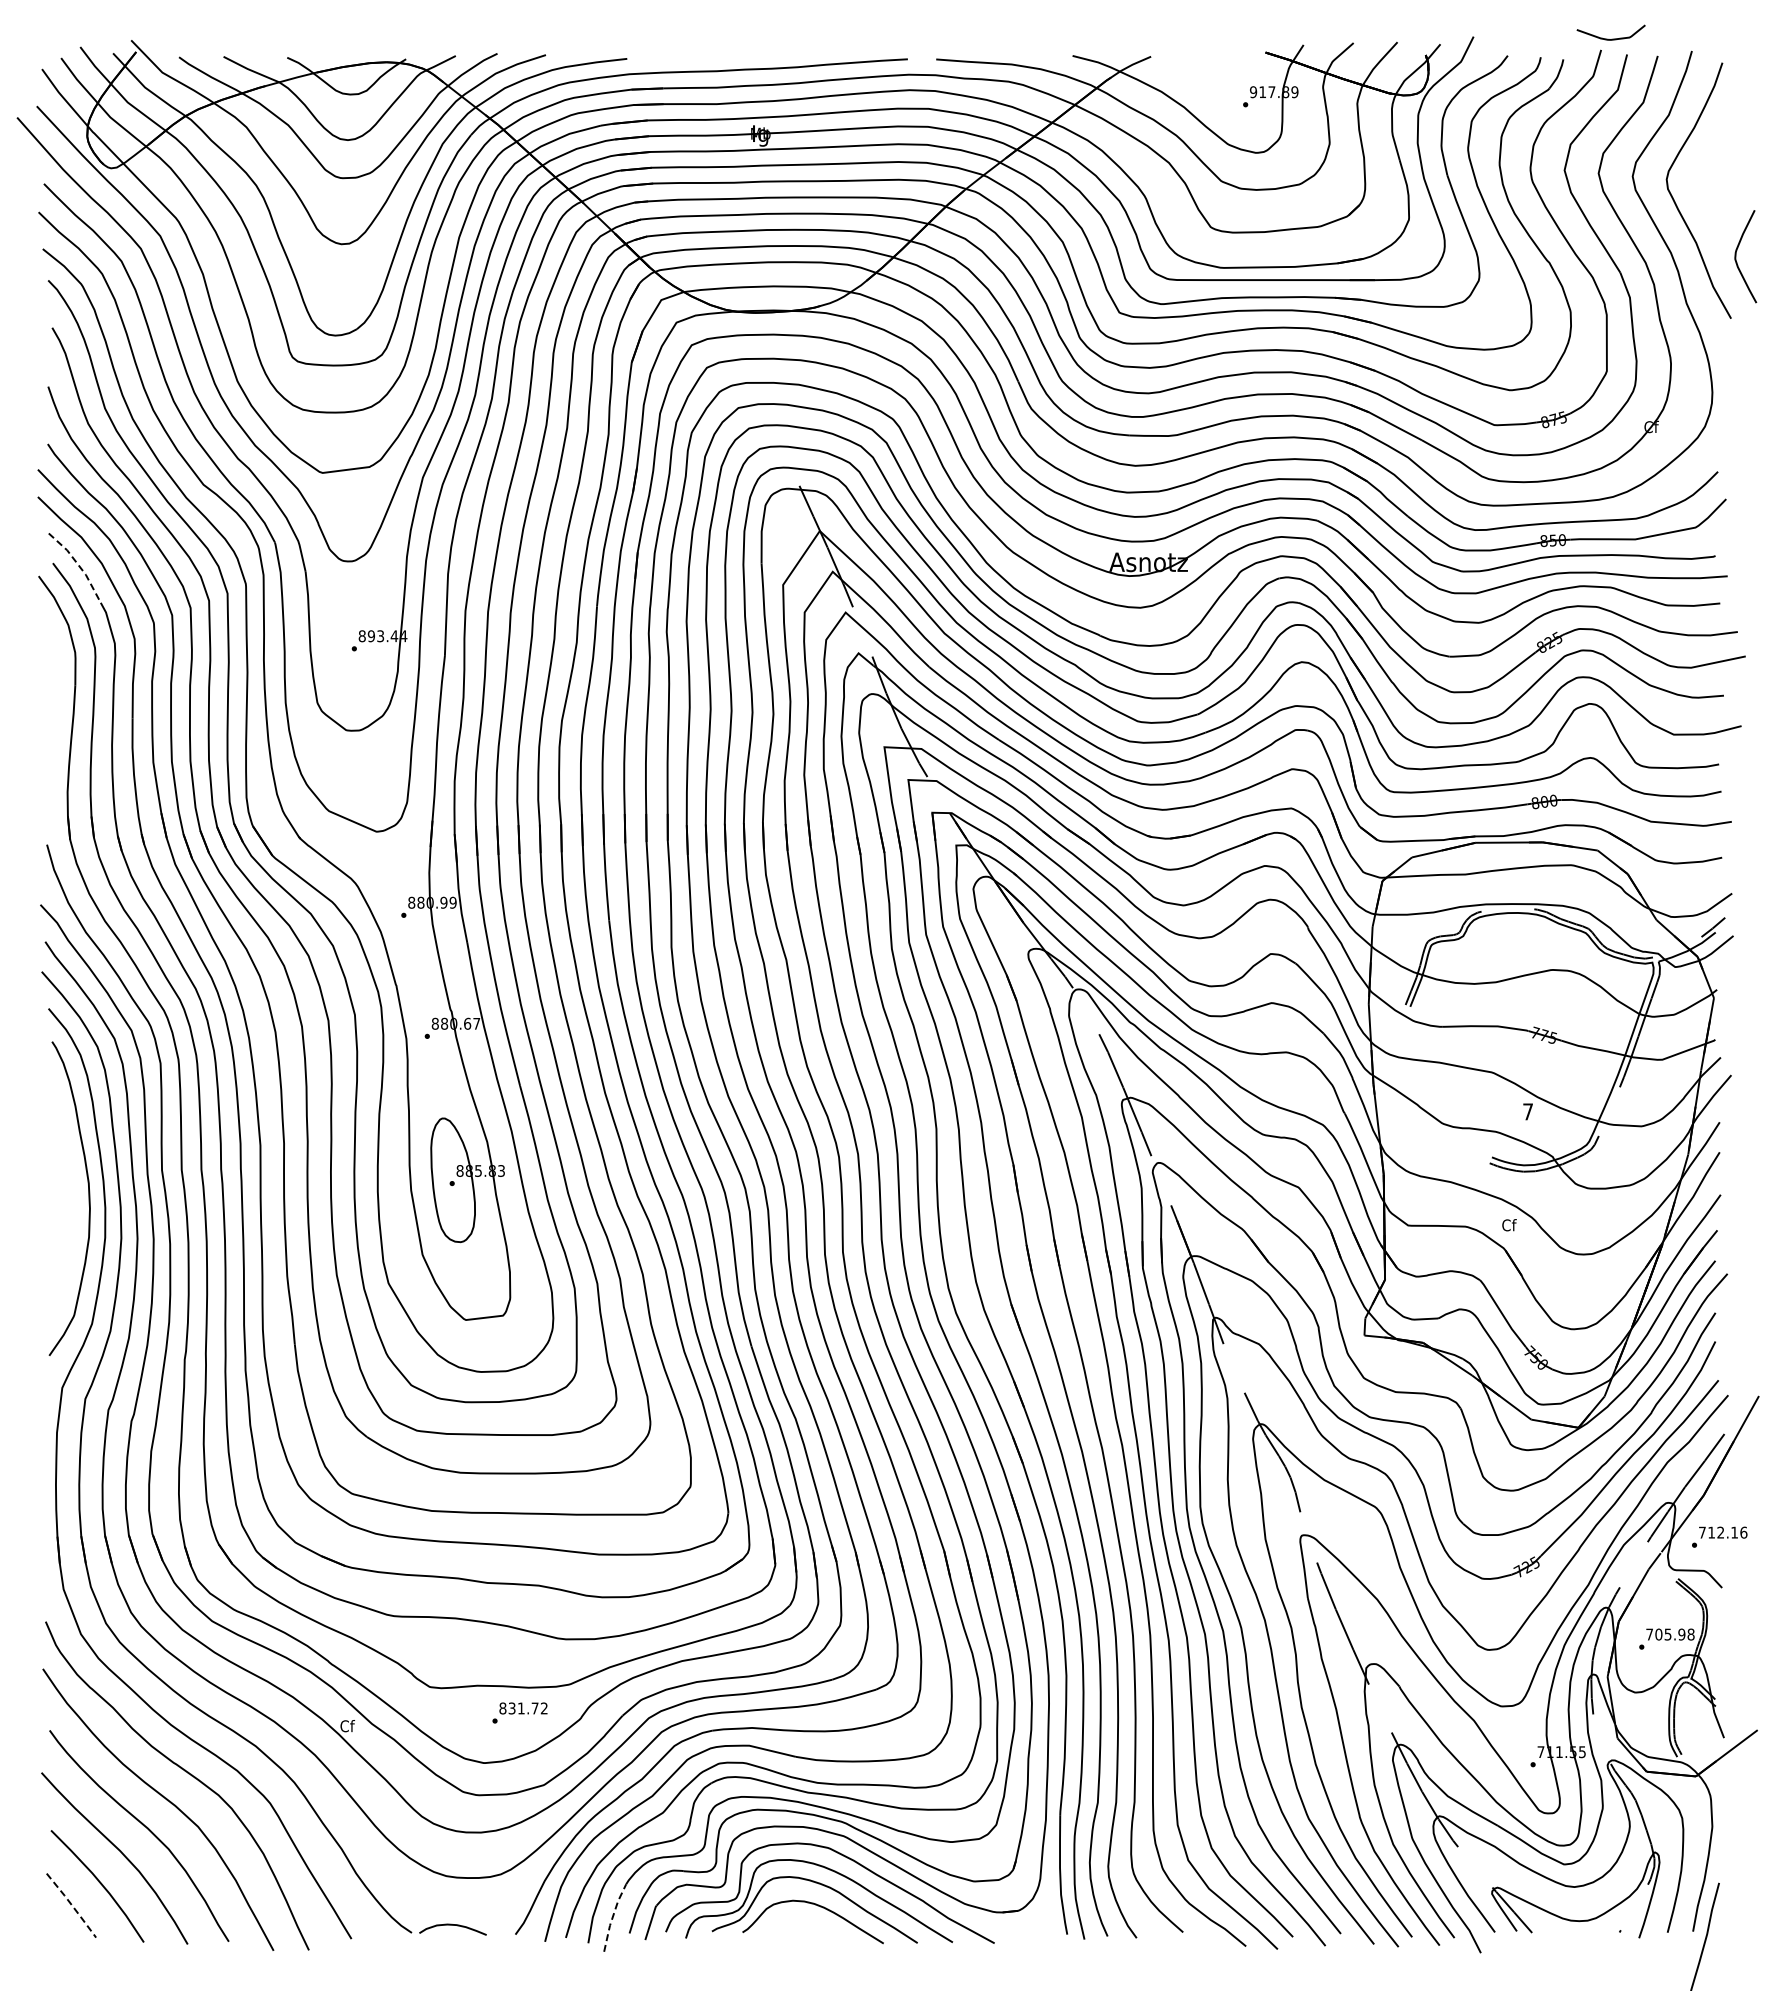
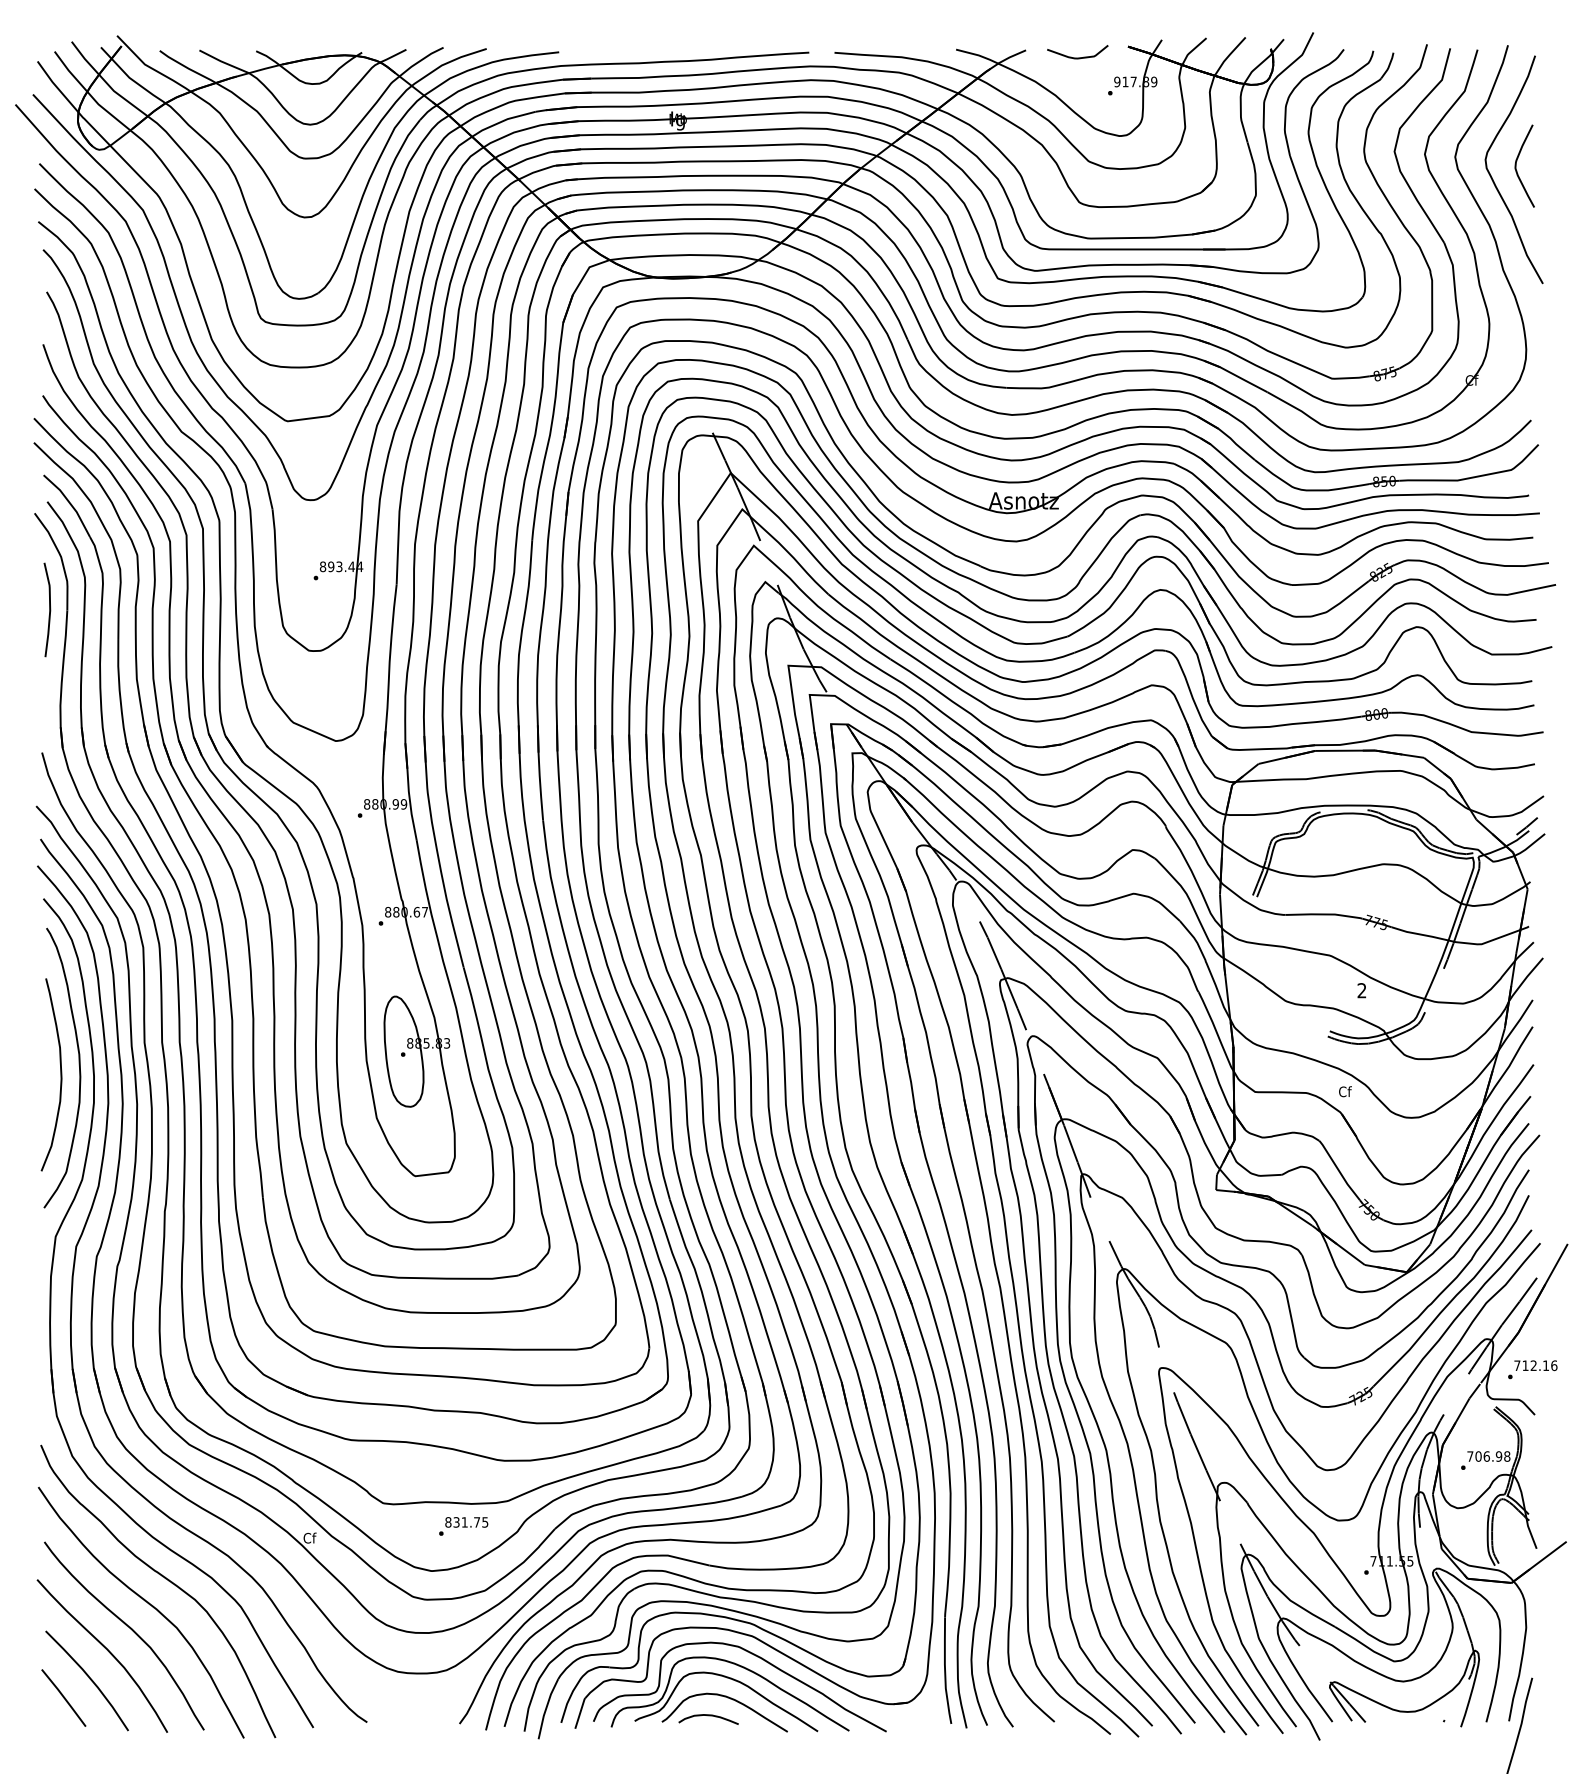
curve: (1608, 38) -> (1075, 57), moved
curve: (1736, 256) -> (1516, 166), moved
line: (78, 565) -> (70, 503), dashed -> solid
curve: (55, 684) -> (49, 609), added
text: (1527, 1111) -> (1361, 990), 7 -> 2
curve: (67, 1206) -> (60, 1075), added
text: (1667, 1634) -> (1486, 1456), 705.98 -> 706.98
text: (544, 1708) -> (485, 1522), 831.72 -> 831.75
line: (71, 1905) -> (63, 1697), dashed -> solid
line: (612, 1917) -> (546, 1708), dashed -> solid
curve: (452, 1925) -> (708, 1715), moved

